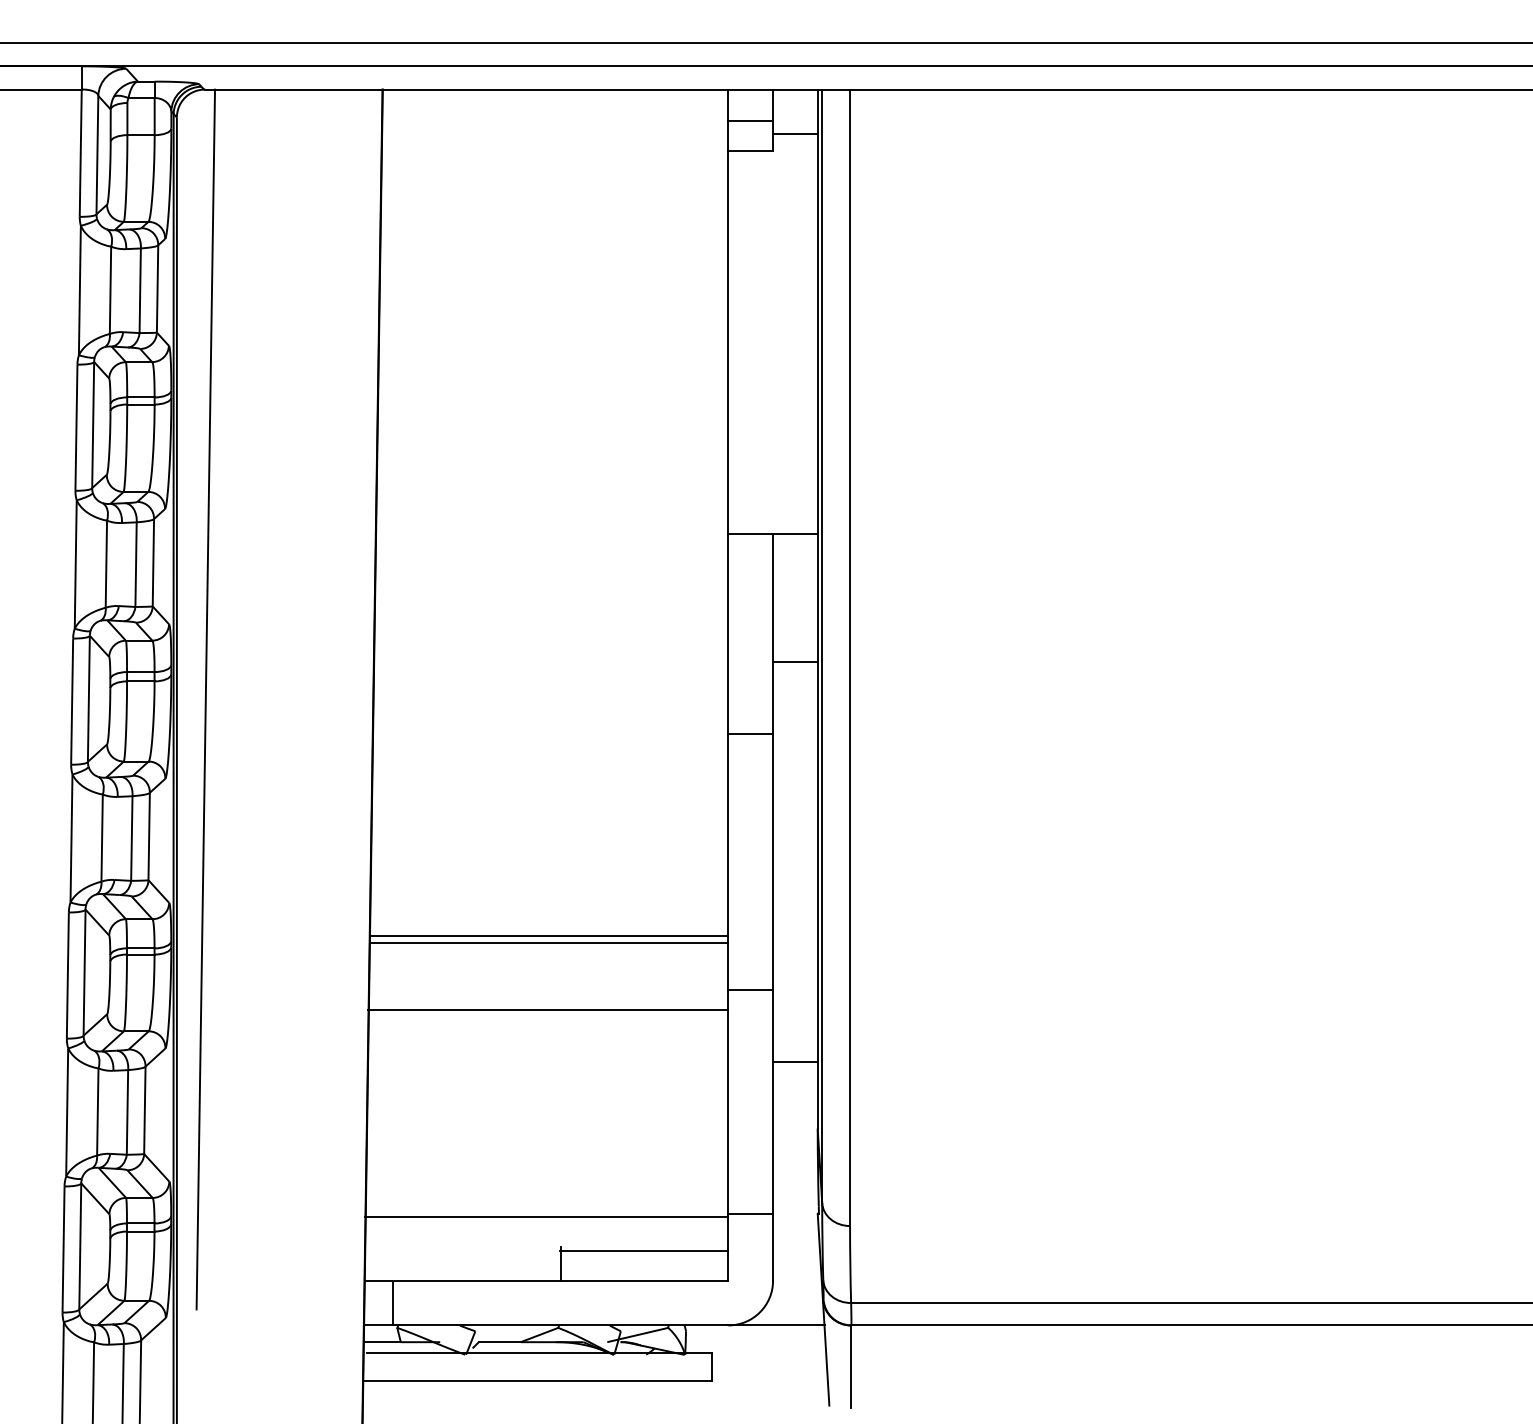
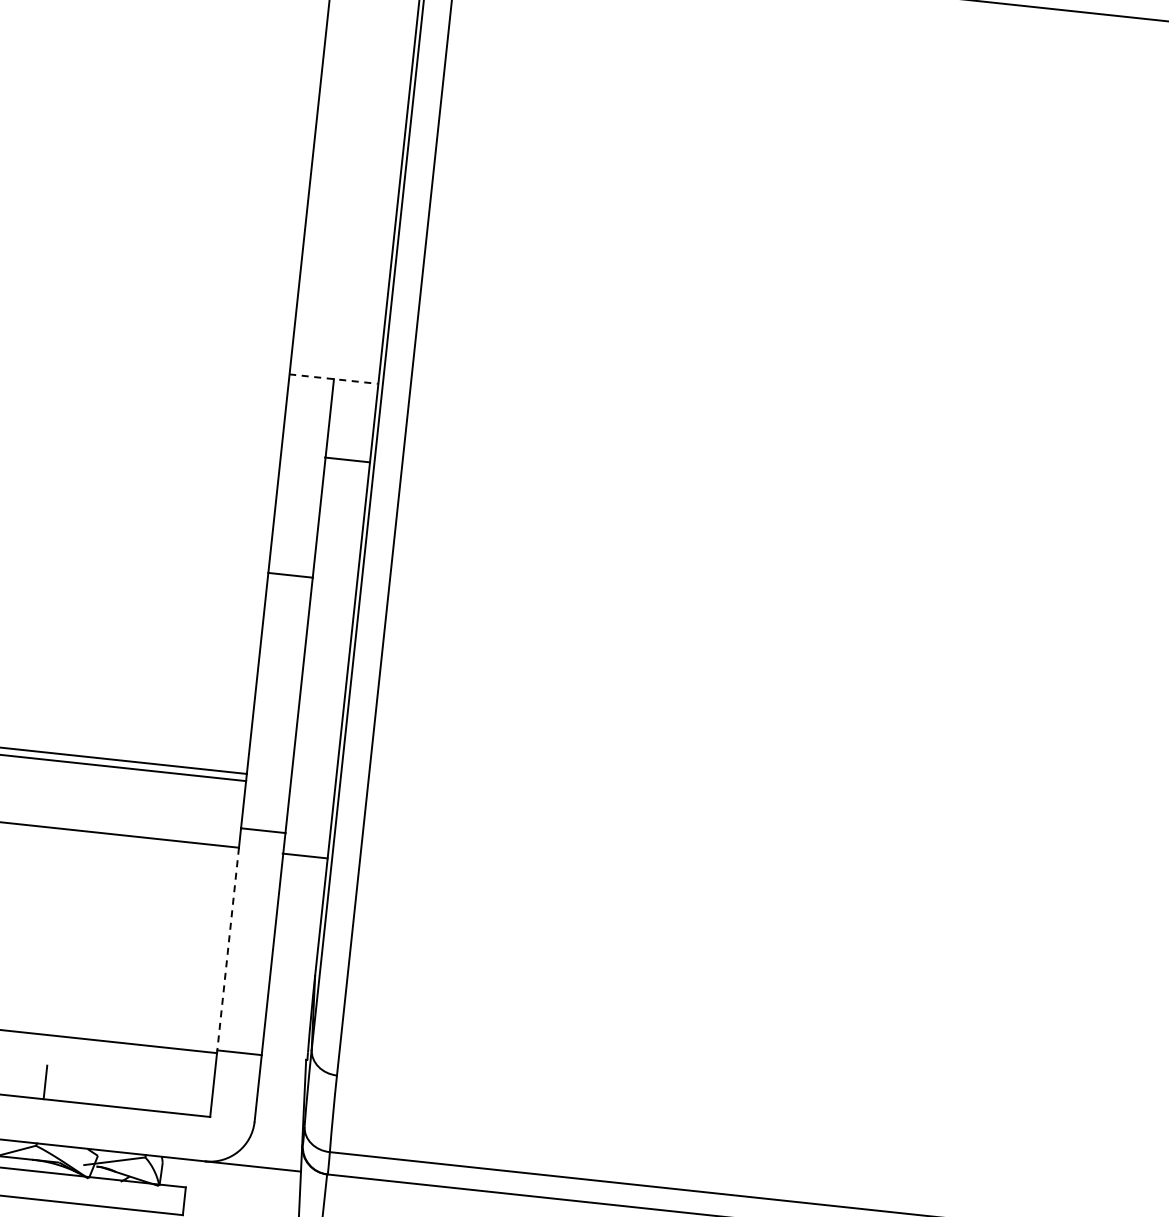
line: (772, 533) -> (333, 378), solid -> dashed
line: (794, 661) -> (346, 459), moved
line: (794, 1062) -> (304, 856), moved
line: (728, 1113) -> (228, 950), solid -> dashed
line: (643, 1250) -> (129, 1077), removed

